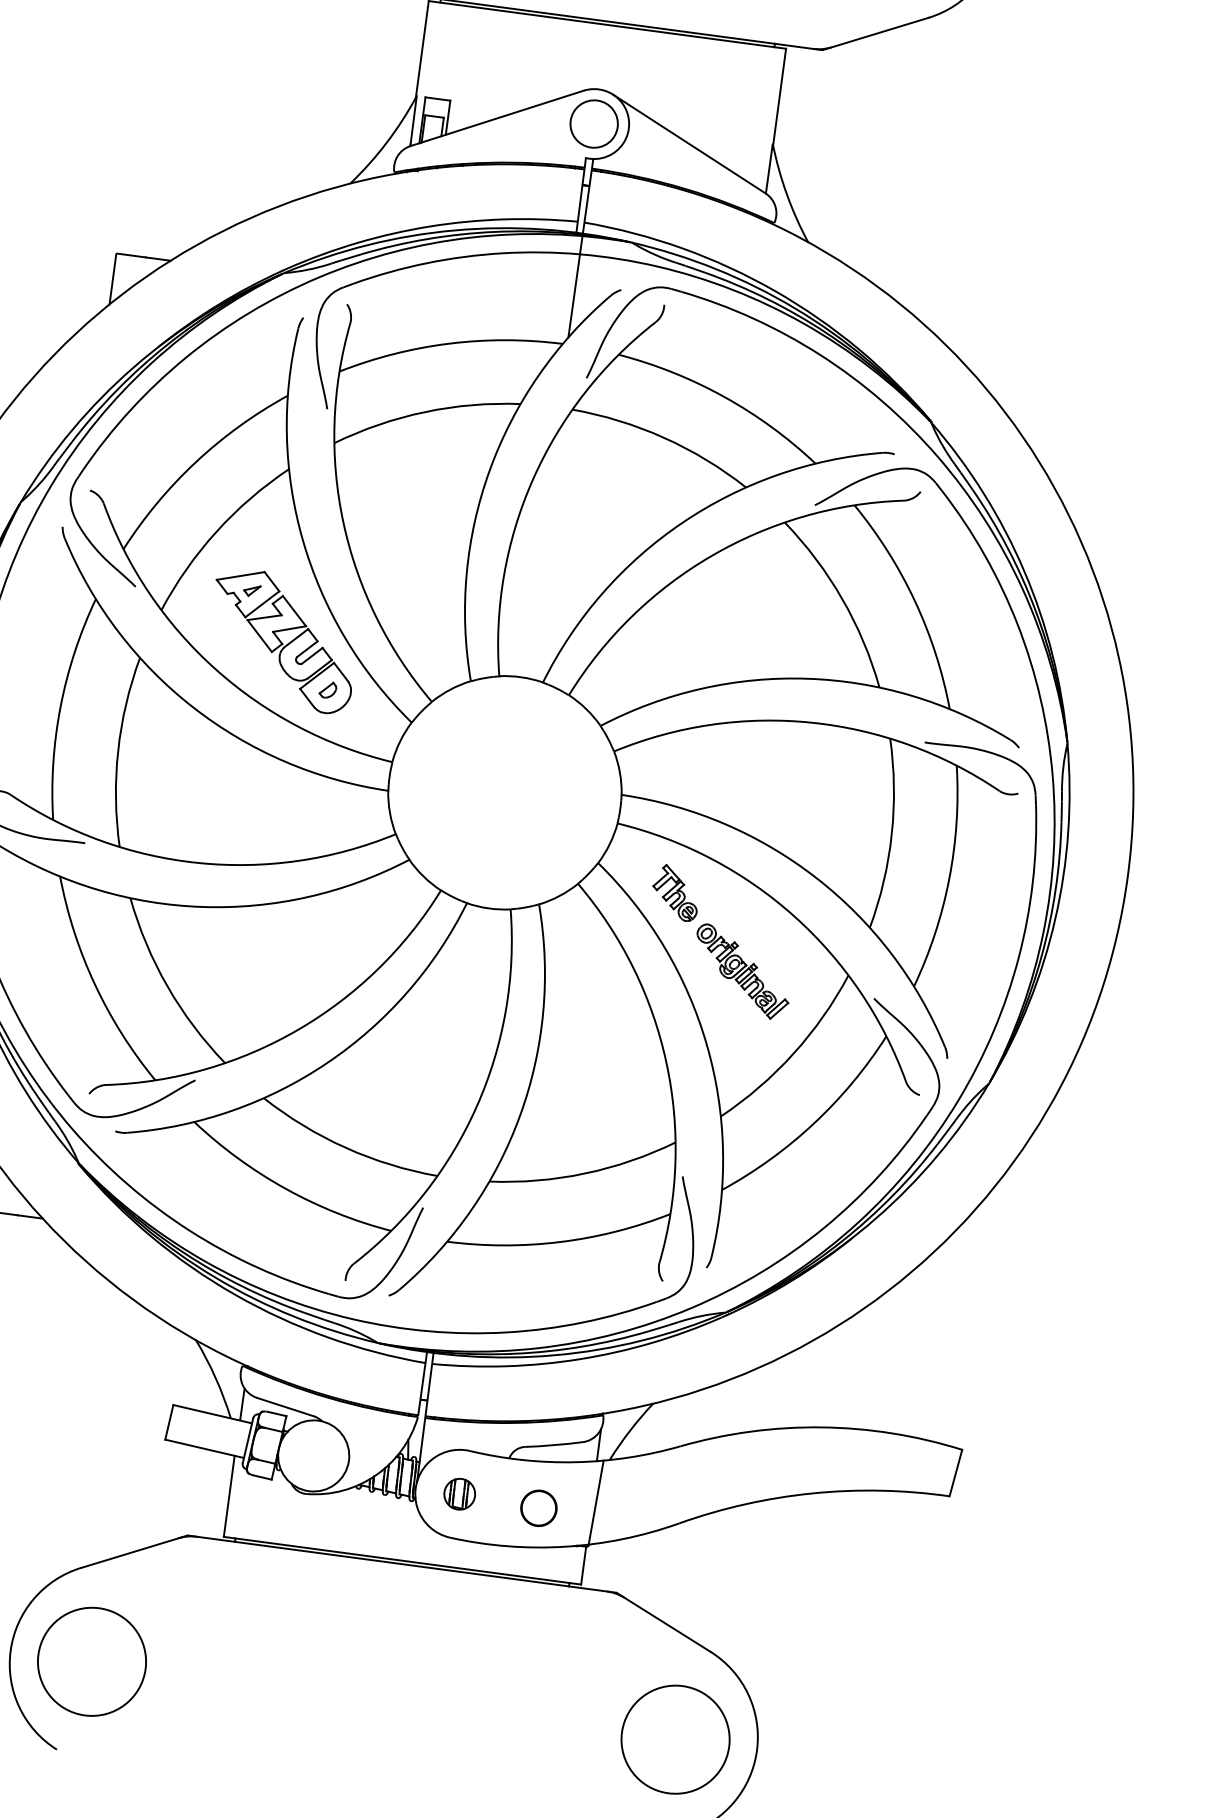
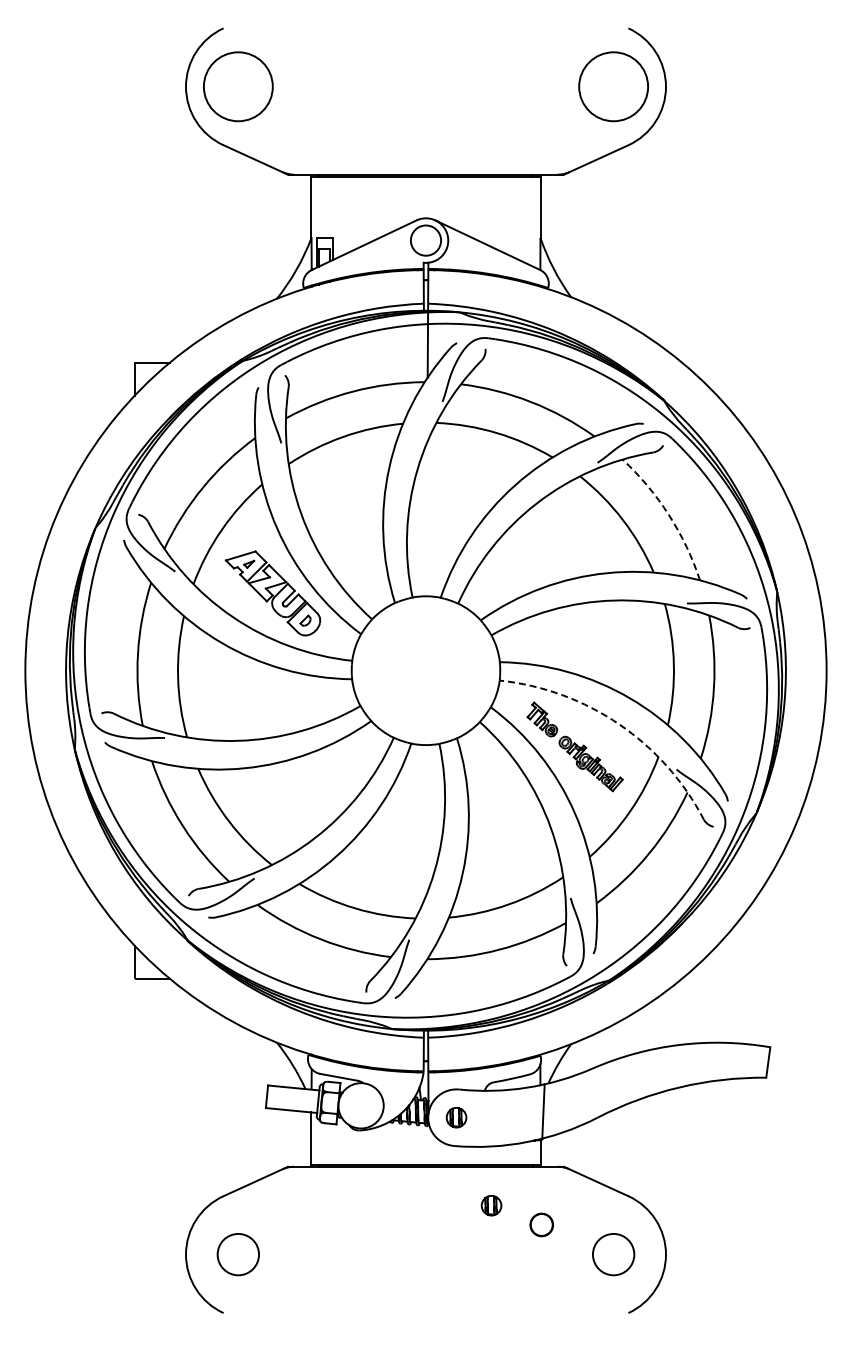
arc: (914, 601) -> (668, 515), solid -> dashed
arc: (794, 916) -> (619, 724), solid -> dashed
part: (538, 1507) -> (541, 1224), moved
part: (495, 1637) -> (491, 1205), added
circle: (90, 1661) -> (237, 1254), size x0.6
circle: (675, 1739) -> (613, 1254), size x0.6

